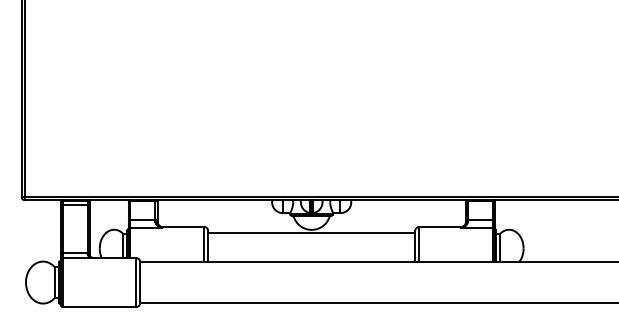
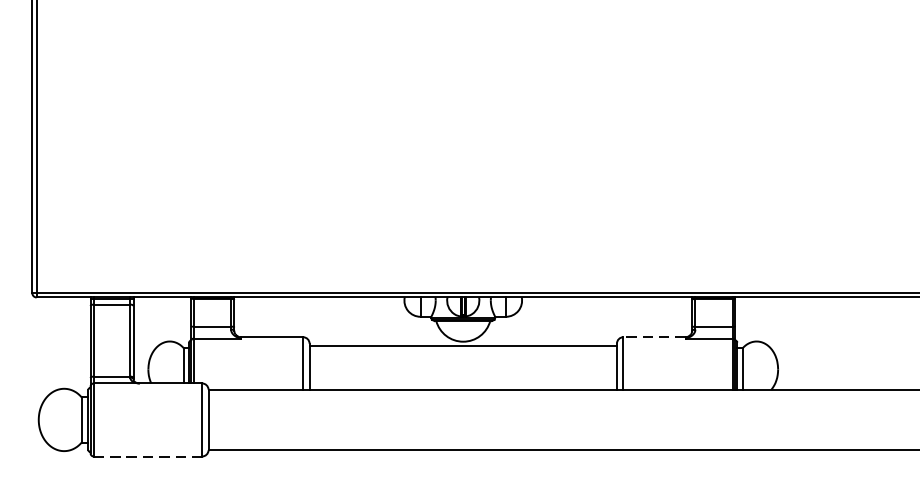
line: (440, 226) -> (654, 336), solid -> dashed
line: (99, 307) -> (147, 456), solid -> dashed

